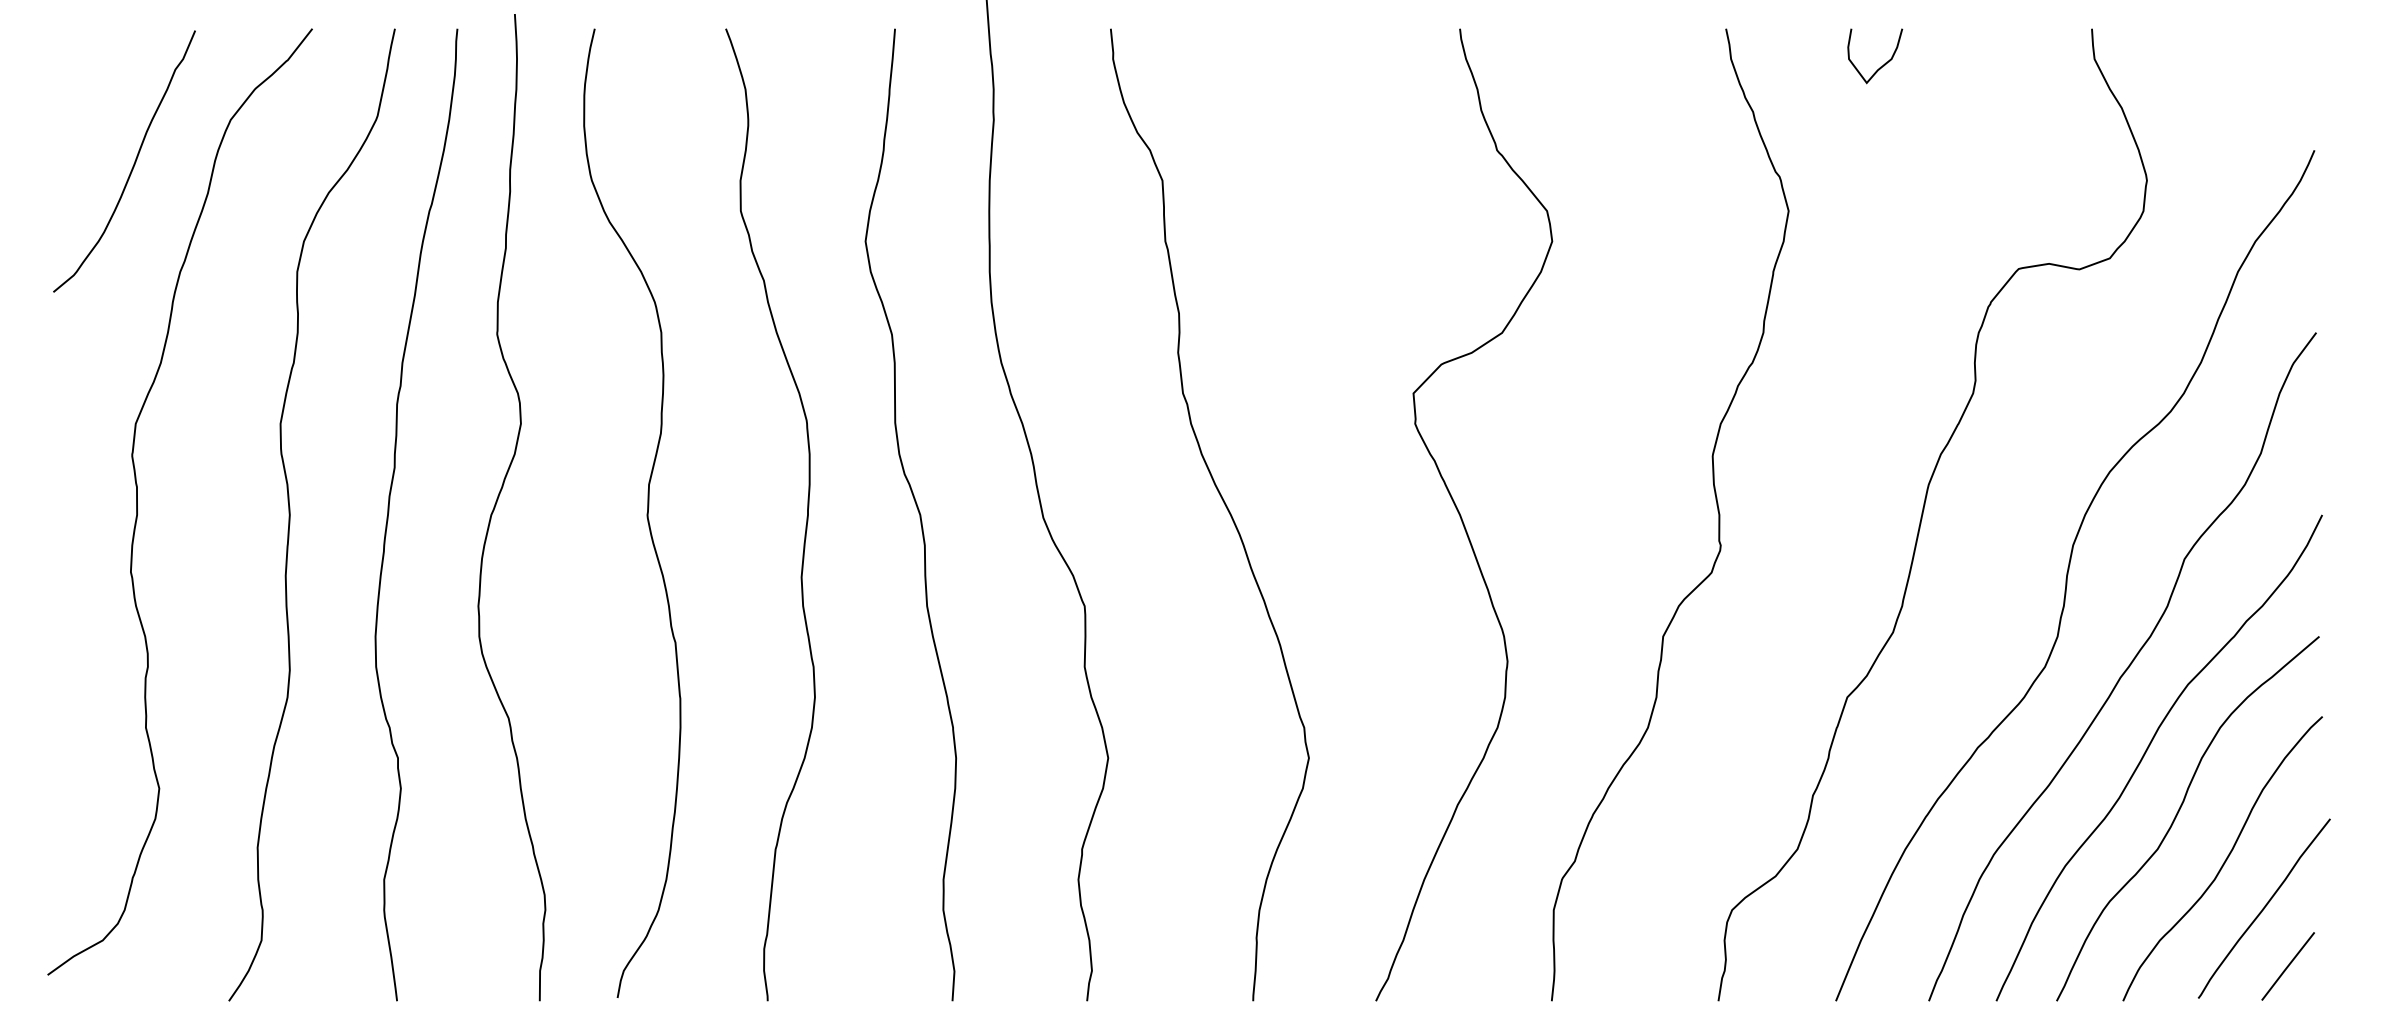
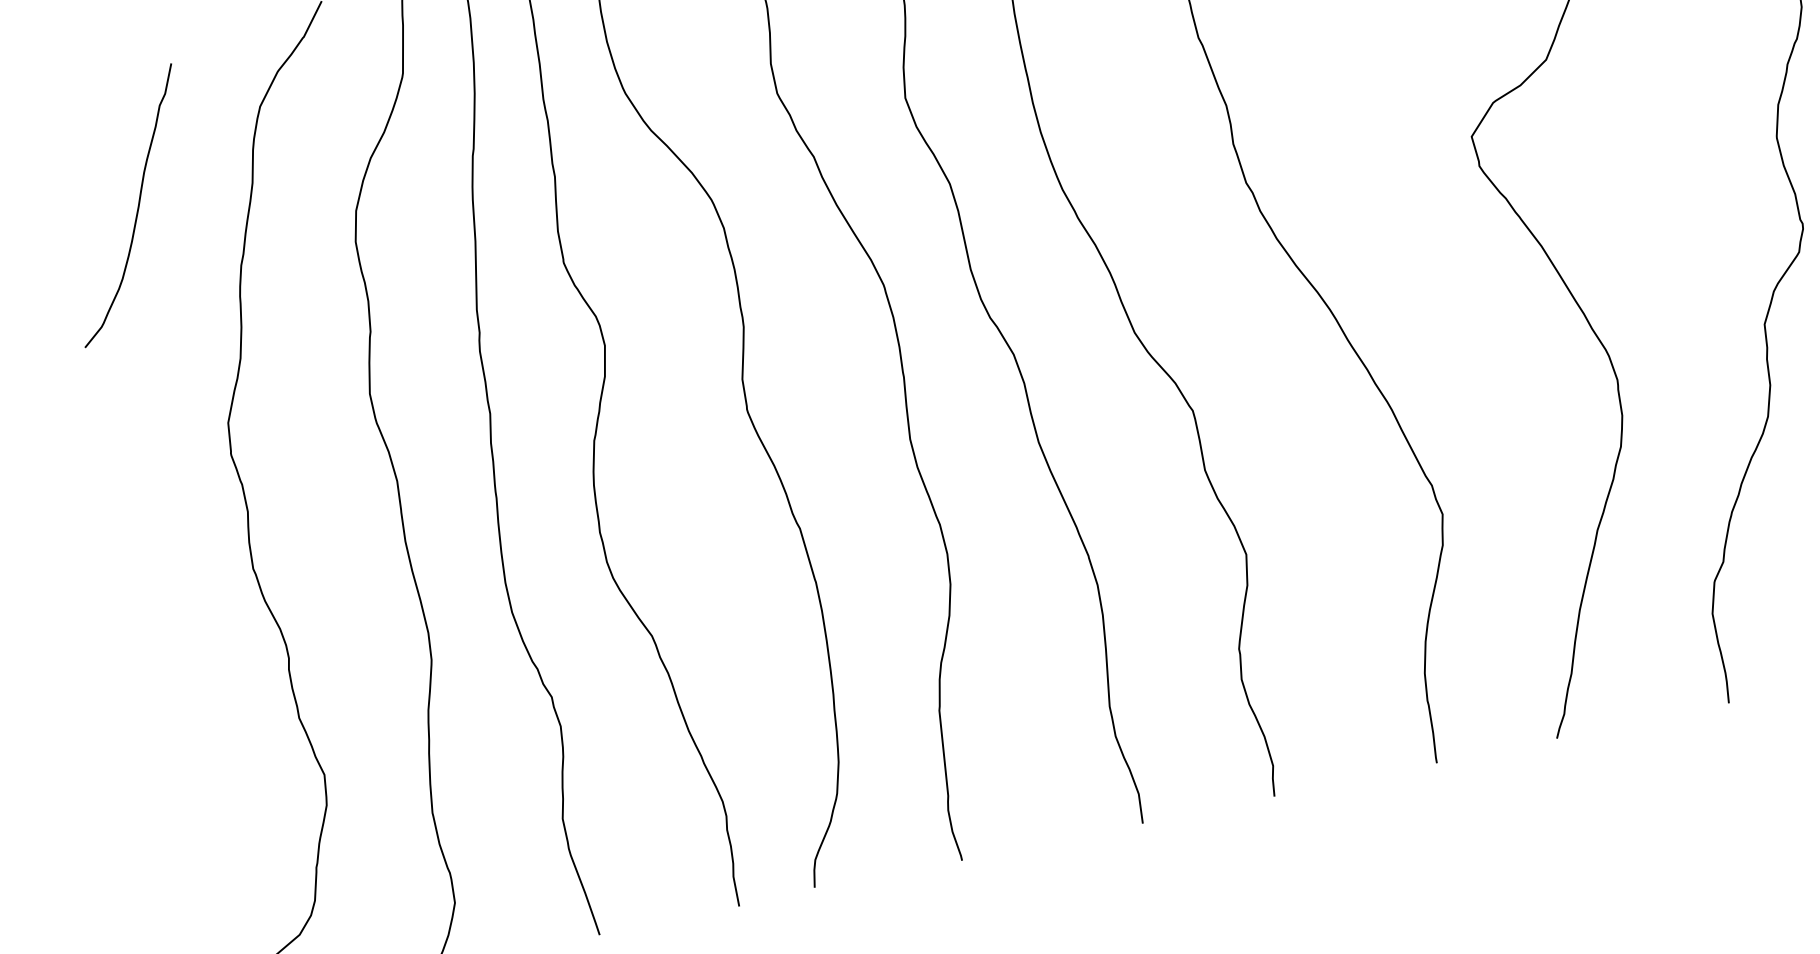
curve: (133, 163) -> (137, 205), moved

